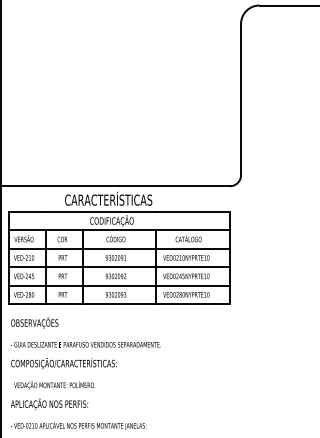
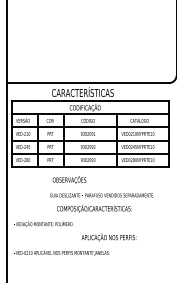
text: (34, 322) -> (69, 179), moved
text: (85, 344) -> (100, 195), moved
text: (63, 363) -> (94, 208), moved
text: (49, 403) -> (109, 237), moved

